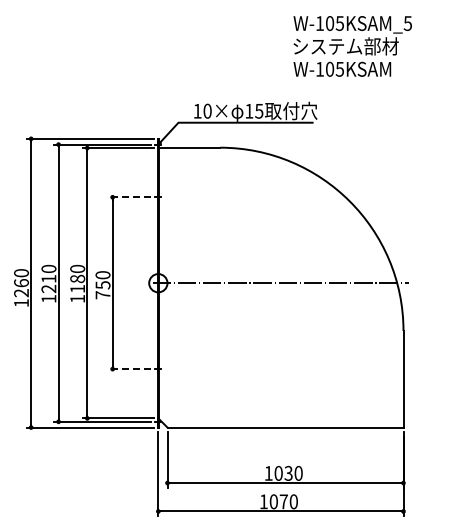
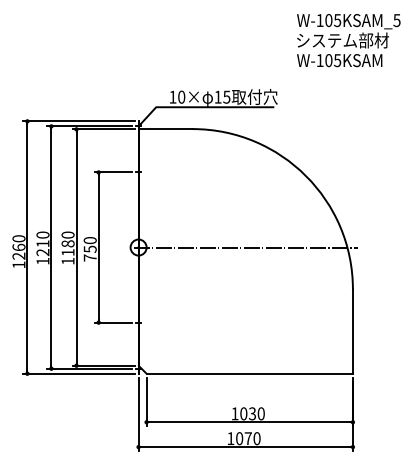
text: (352, 46) -> (348, 40), moved
line: (128, 197) -> (112, 172), dashed -> solid
line: (128, 369) -> (112, 322), dashed -> solid

